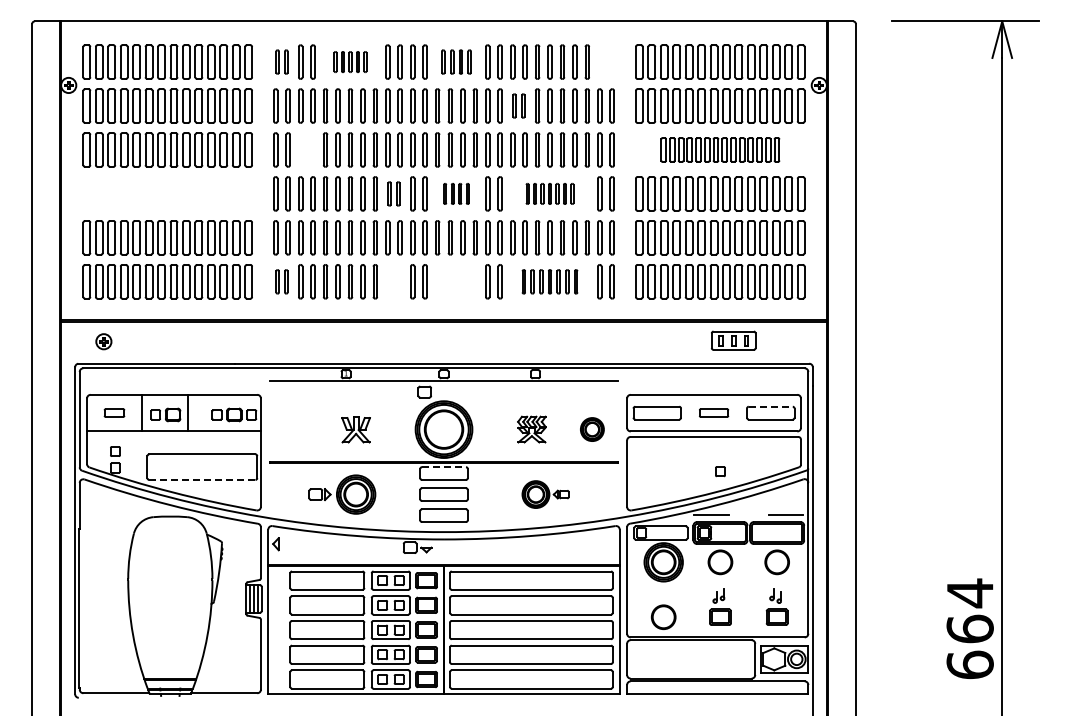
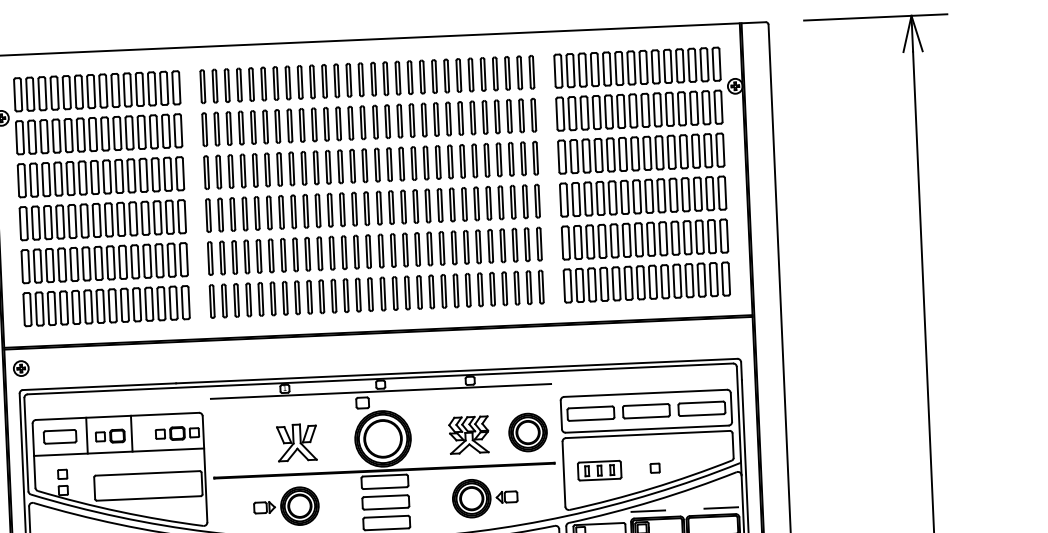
part: (281, 61) -> (208, 85), size x1.43
part: (350, 61) -> (275, 82), size x1.67
part: (456, 61) -> (379, 78), size x1.43
part: (605, 61) -> (525, 72), added
part: (518, 105) -> (442, 118), size x1.43
part: (306, 149) -> (236, 170), added
part: (720, 149) -> (641, 153), size x1.43
part: (167, 193) -> (102, 219), added
part: (393, 193) -> (323, 210), size x1.43
part: (456, 193) -> (385, 207), size x1.67
part: (549, 193) -> (476, 203), size x1.67
part: (281, 281) -> (217, 300), size x1.43
part: (393, 281) -> (327, 296), added
part: (456, 281) -> (388, 293), added
part: (549, 281) -> (479, 289), size x1.43
part: (733, 340) -> (599, 470), moved
part: (103, 341) -> (20, 368), moved
line: (770, 406) -> (701, 402), dashed -> solid
part: (114, 412) -> (60, 436), size x1.67
part: (713, 412) -> (645, 410), size x1.67
part: (355, 429) -> (296, 442), size x1.43
part: (531, 429) -> (468, 435), size x1.43
part: (592, 429) -> (528, 432), size x1.67
line: (444, 467) -> (385, 475), dashed -> solid
line: (202, 479) -> (149, 497), dashed -> solid
part: (545, 494) -> (485, 498), size x1.43

